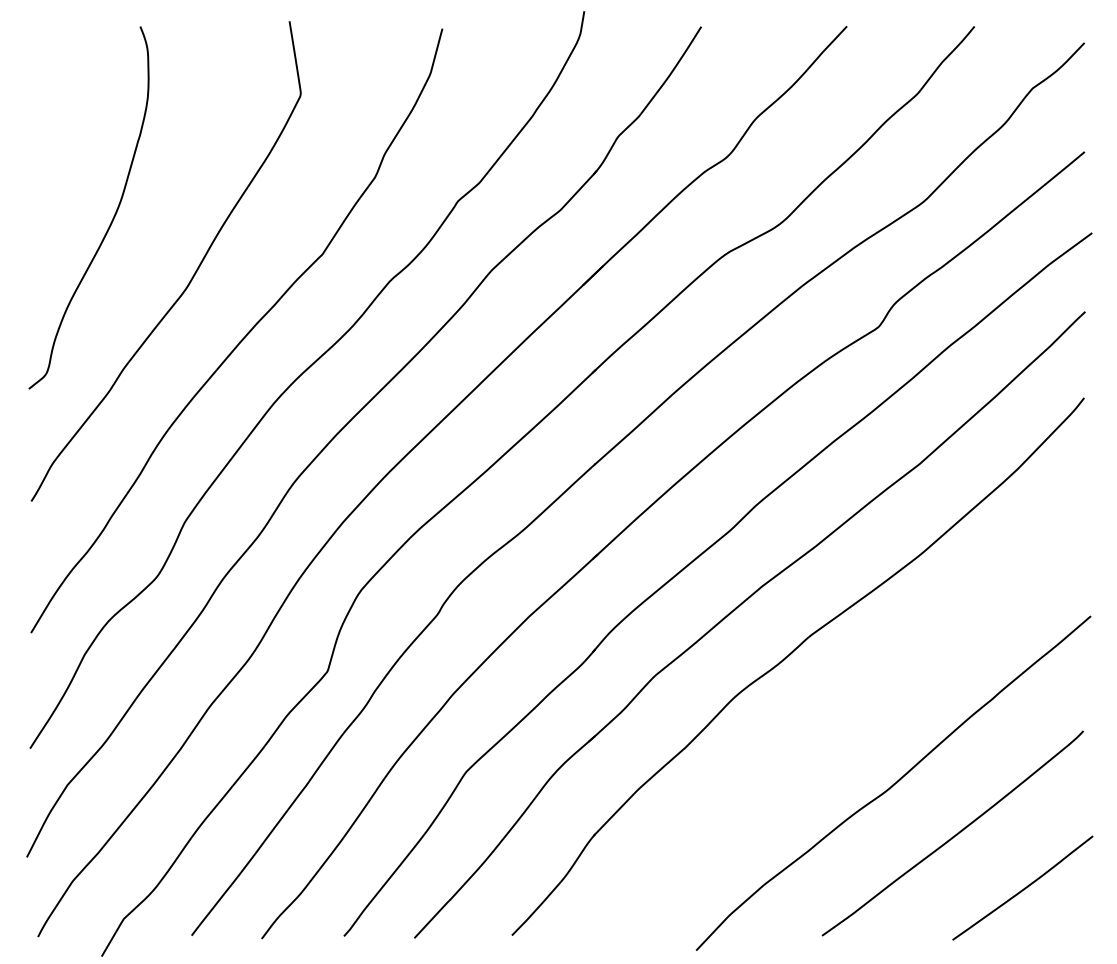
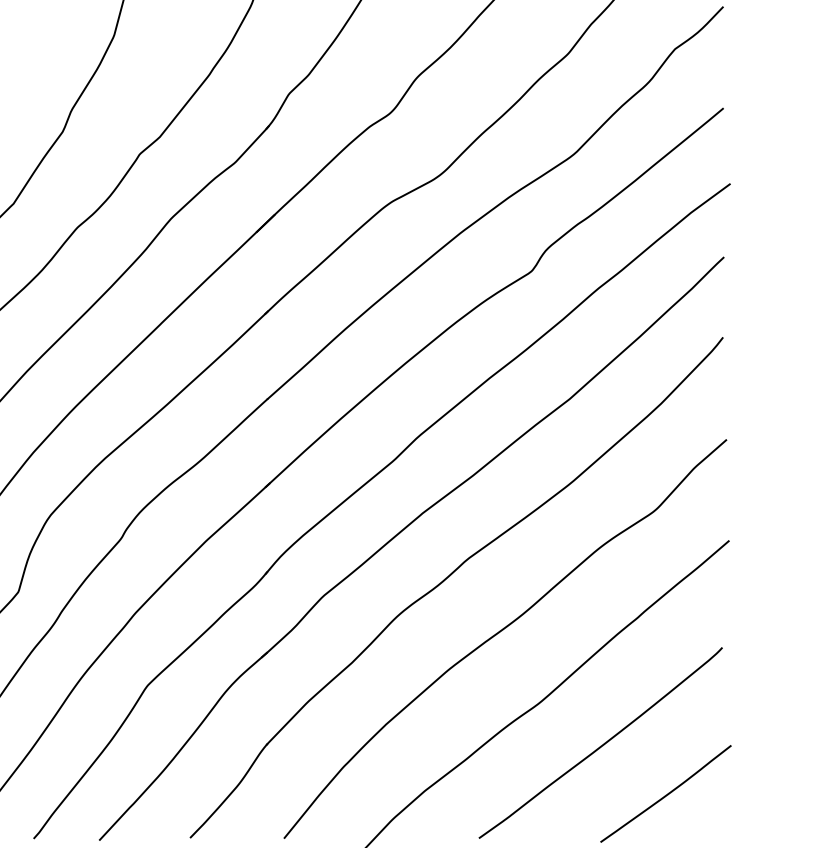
curve: (844, 715) -> (499, 633), added

